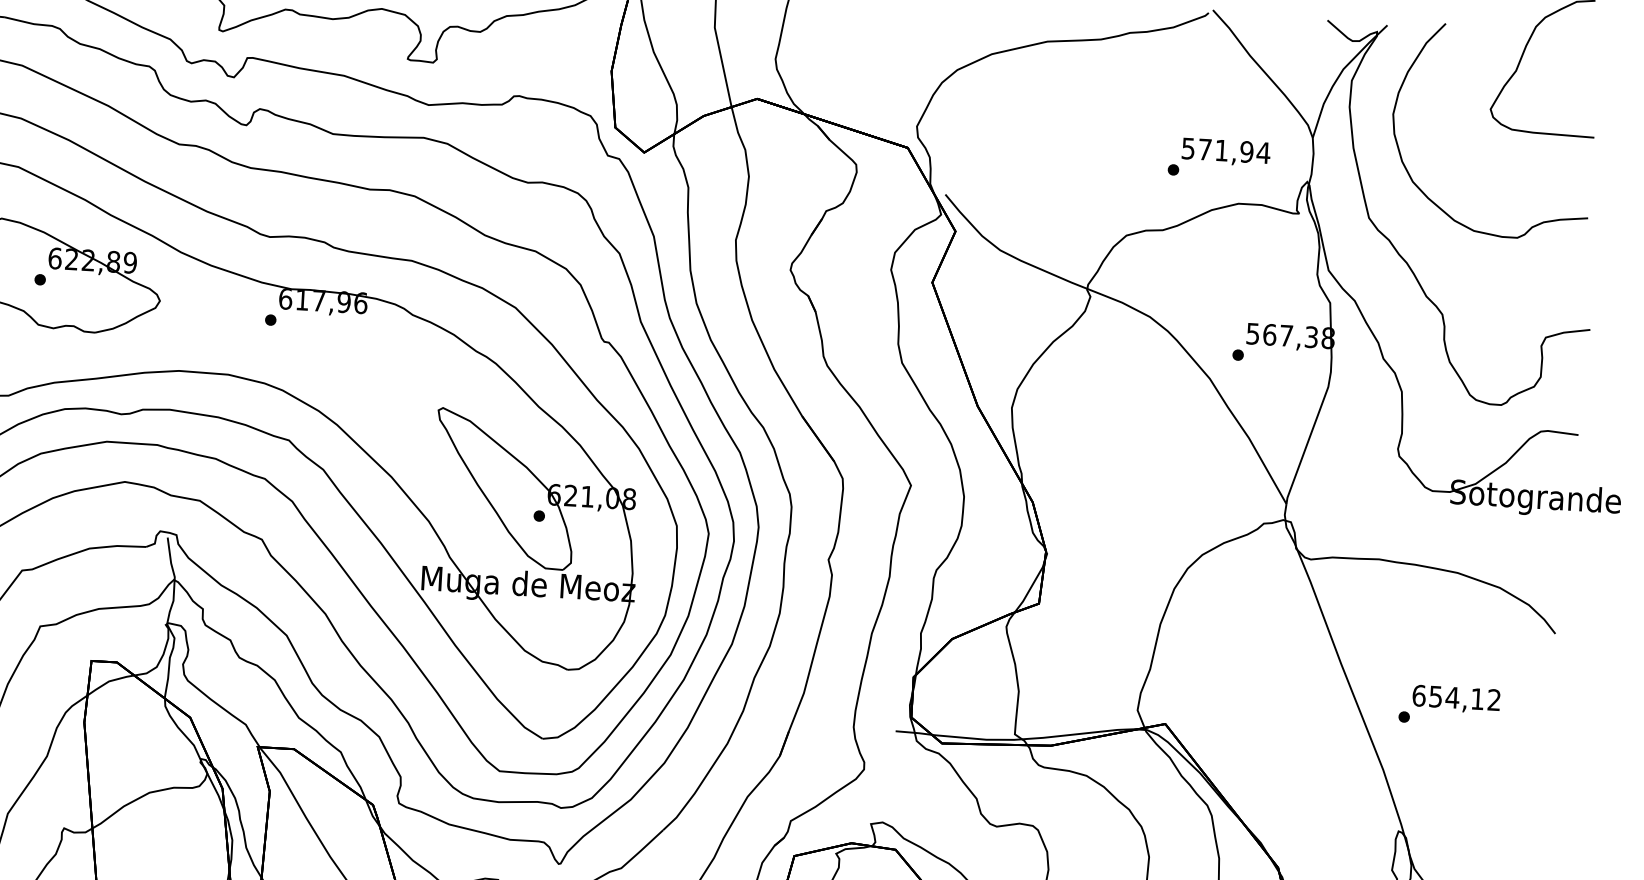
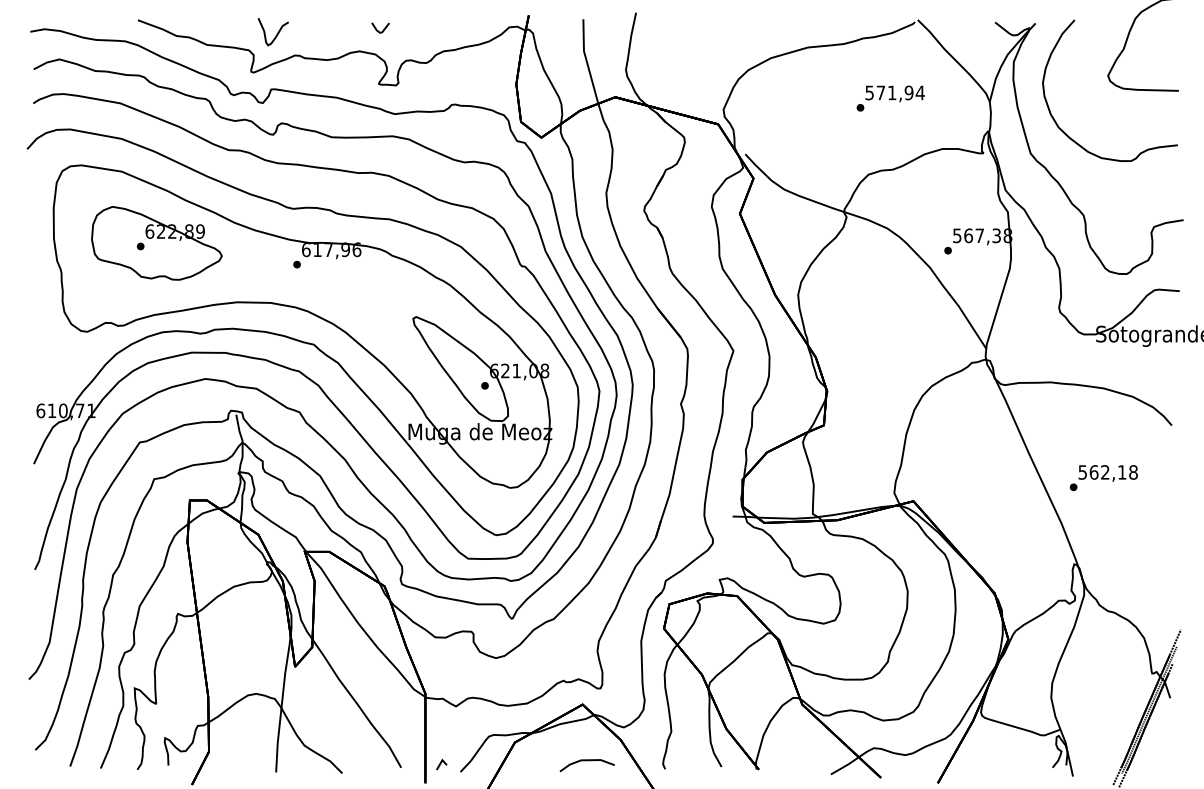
text: (1218, 158) -> (890, 98), moved
text: (1455, 697) -> (1107, 472), 654,12 -> 562,18

